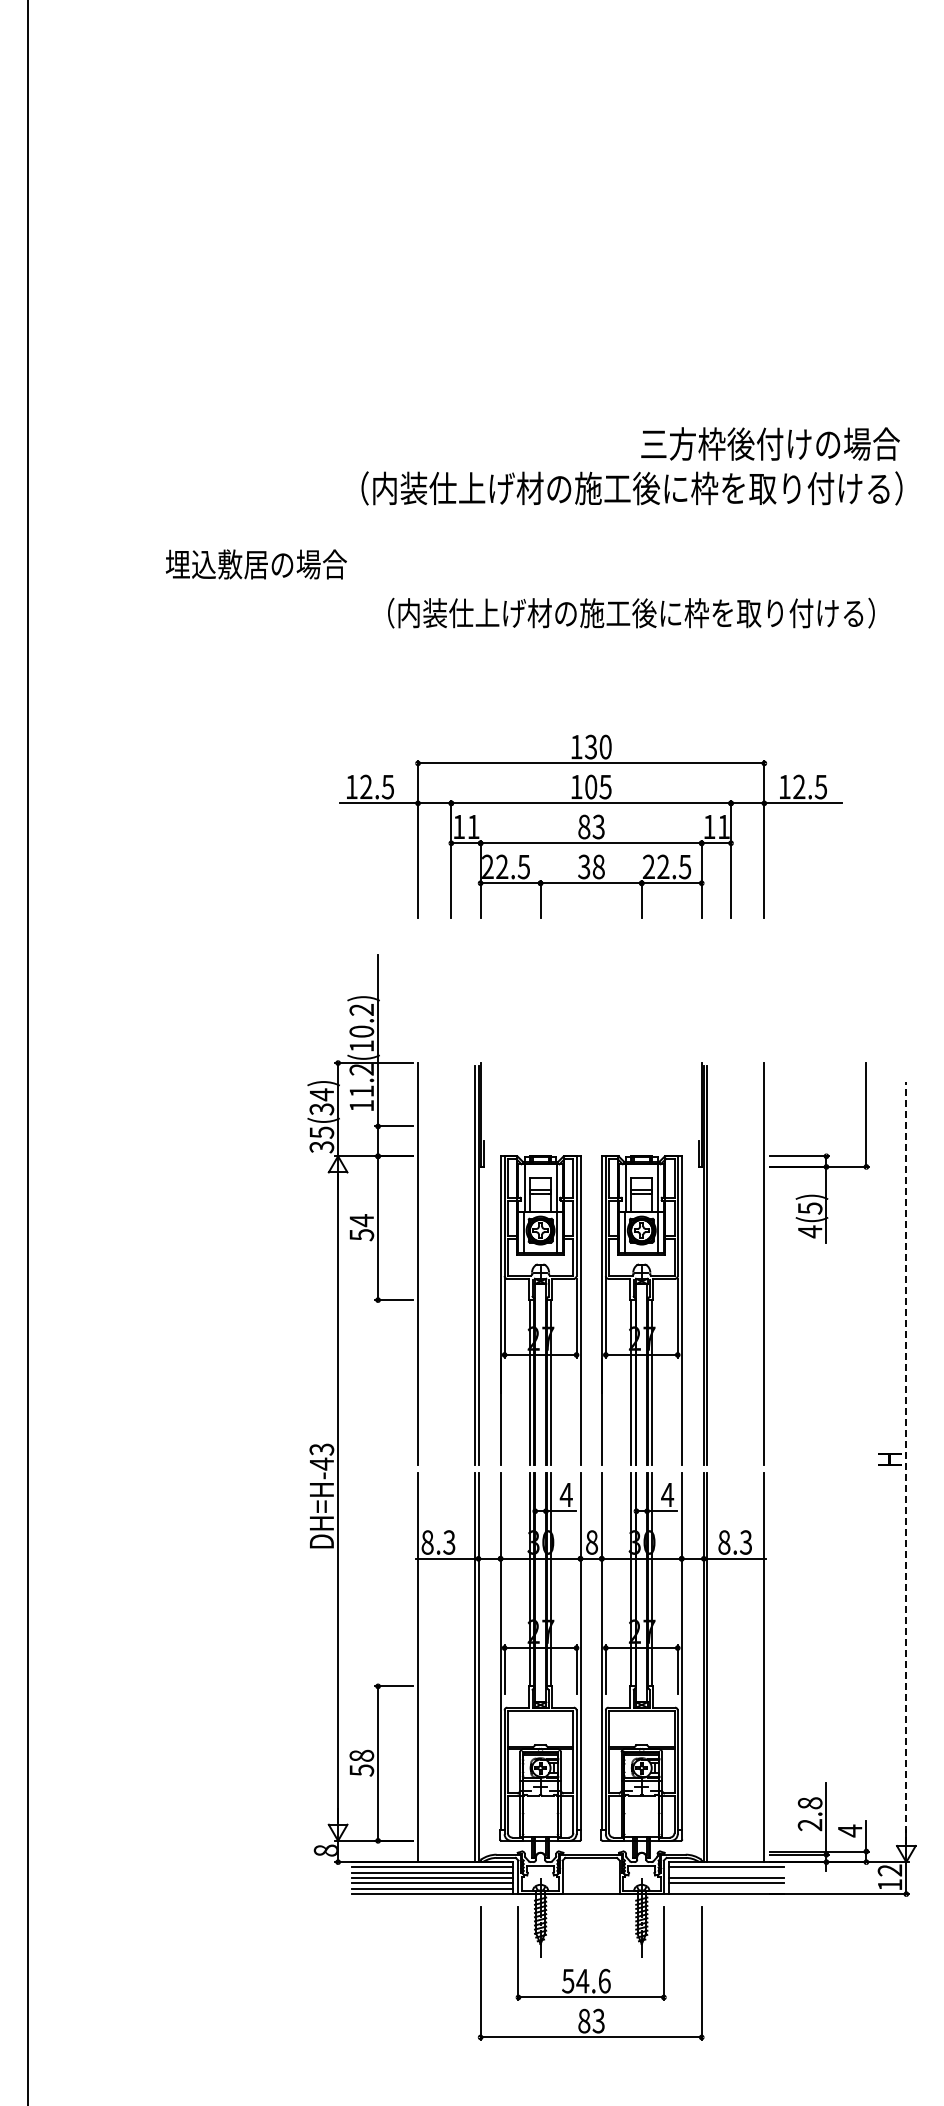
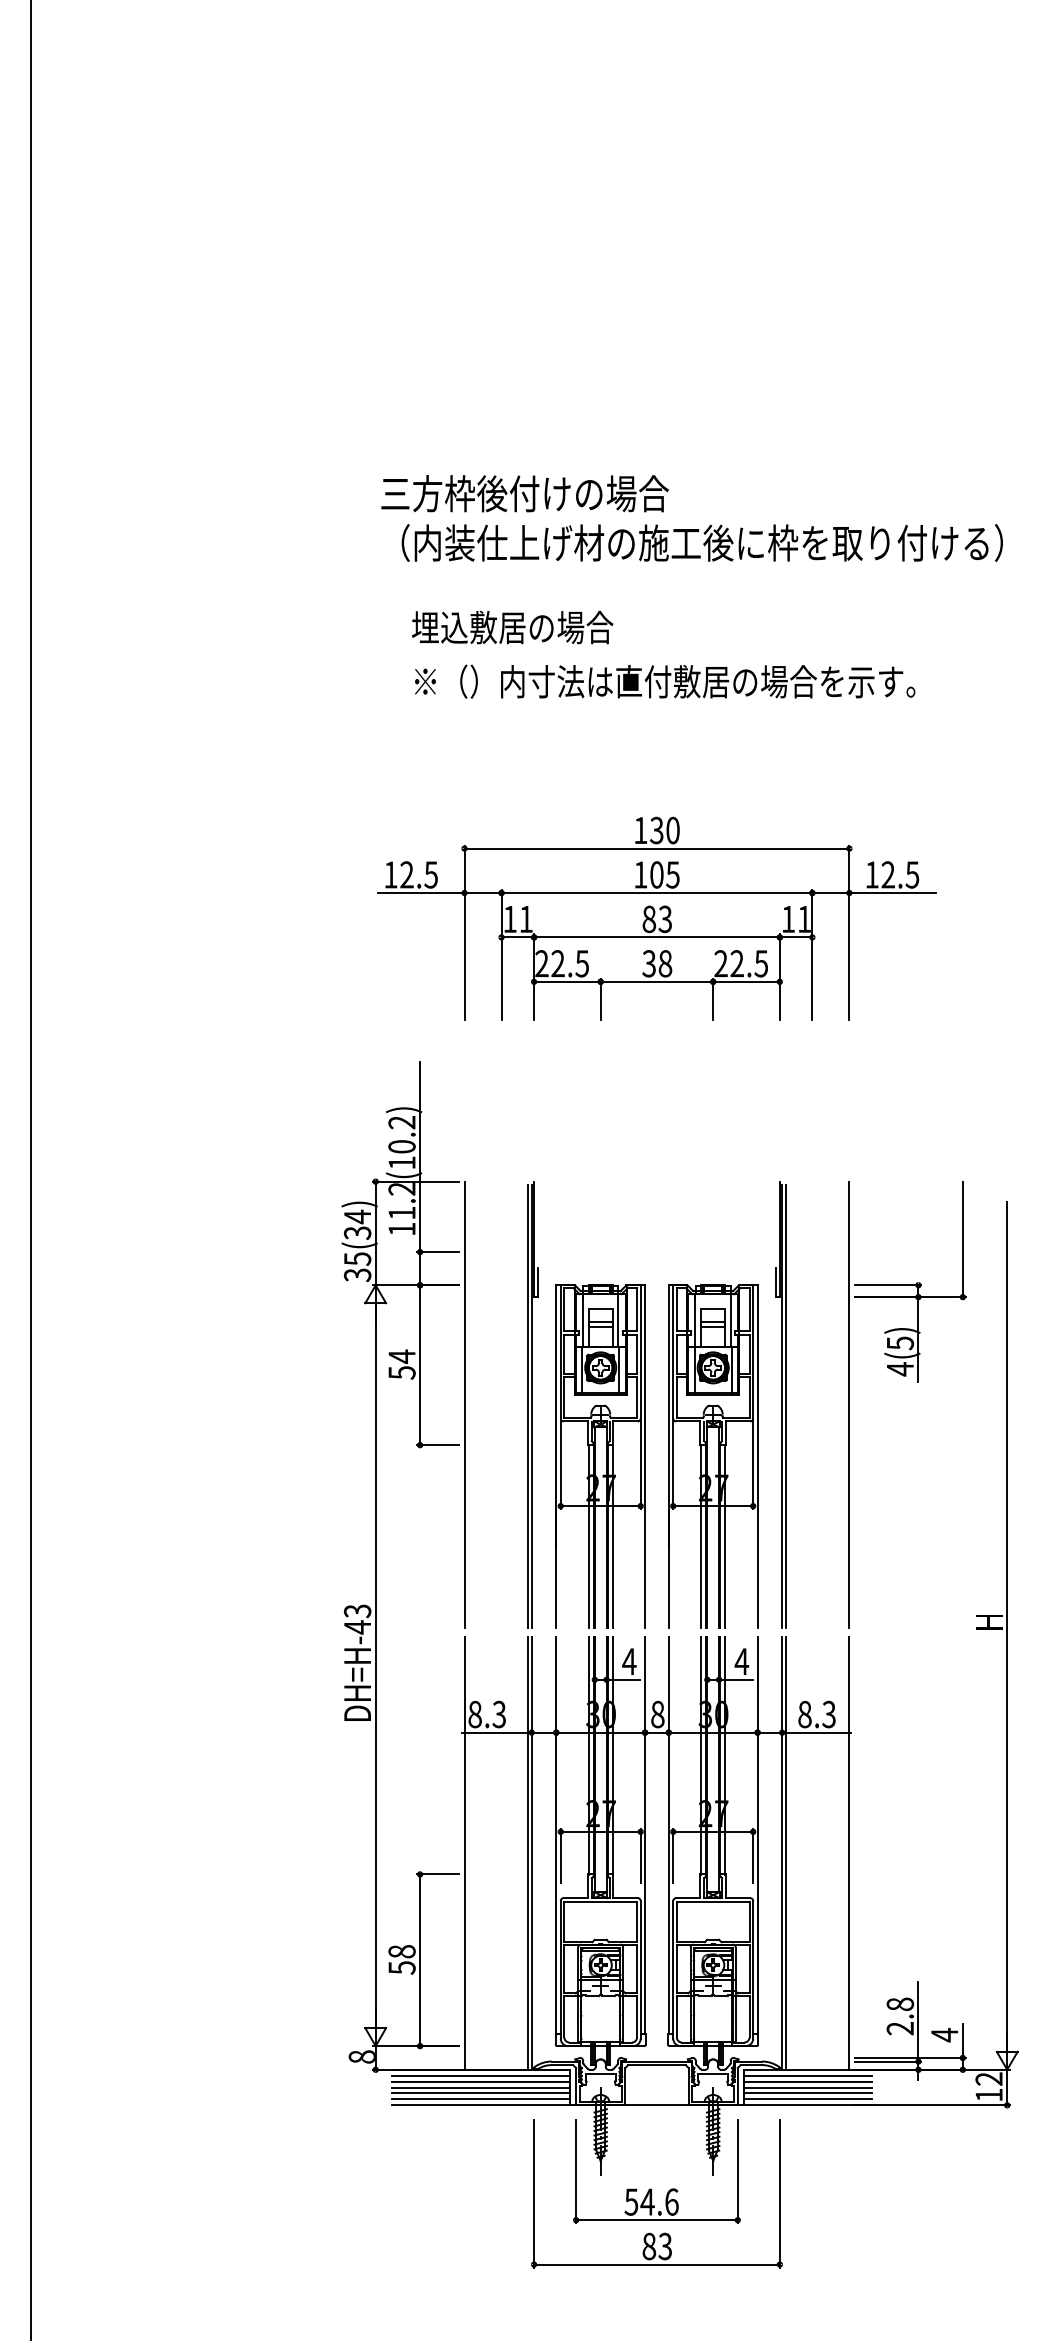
text: (770, 443) -> (525, 493), moved
text: (255, 564) -> (511, 627), moved
text: (623, 612) -> (692, 680), （内装仕上げ材の施工後に枠を取り付ける） -> ※（）内寸法は直付敷居の場合を示す。
line: (906, 1462) -> (1007, 1625), dashed -> solid
line: (726, 1872) -> (807, 2081), added
line: (726, 1888) -> (807, 2099), added

